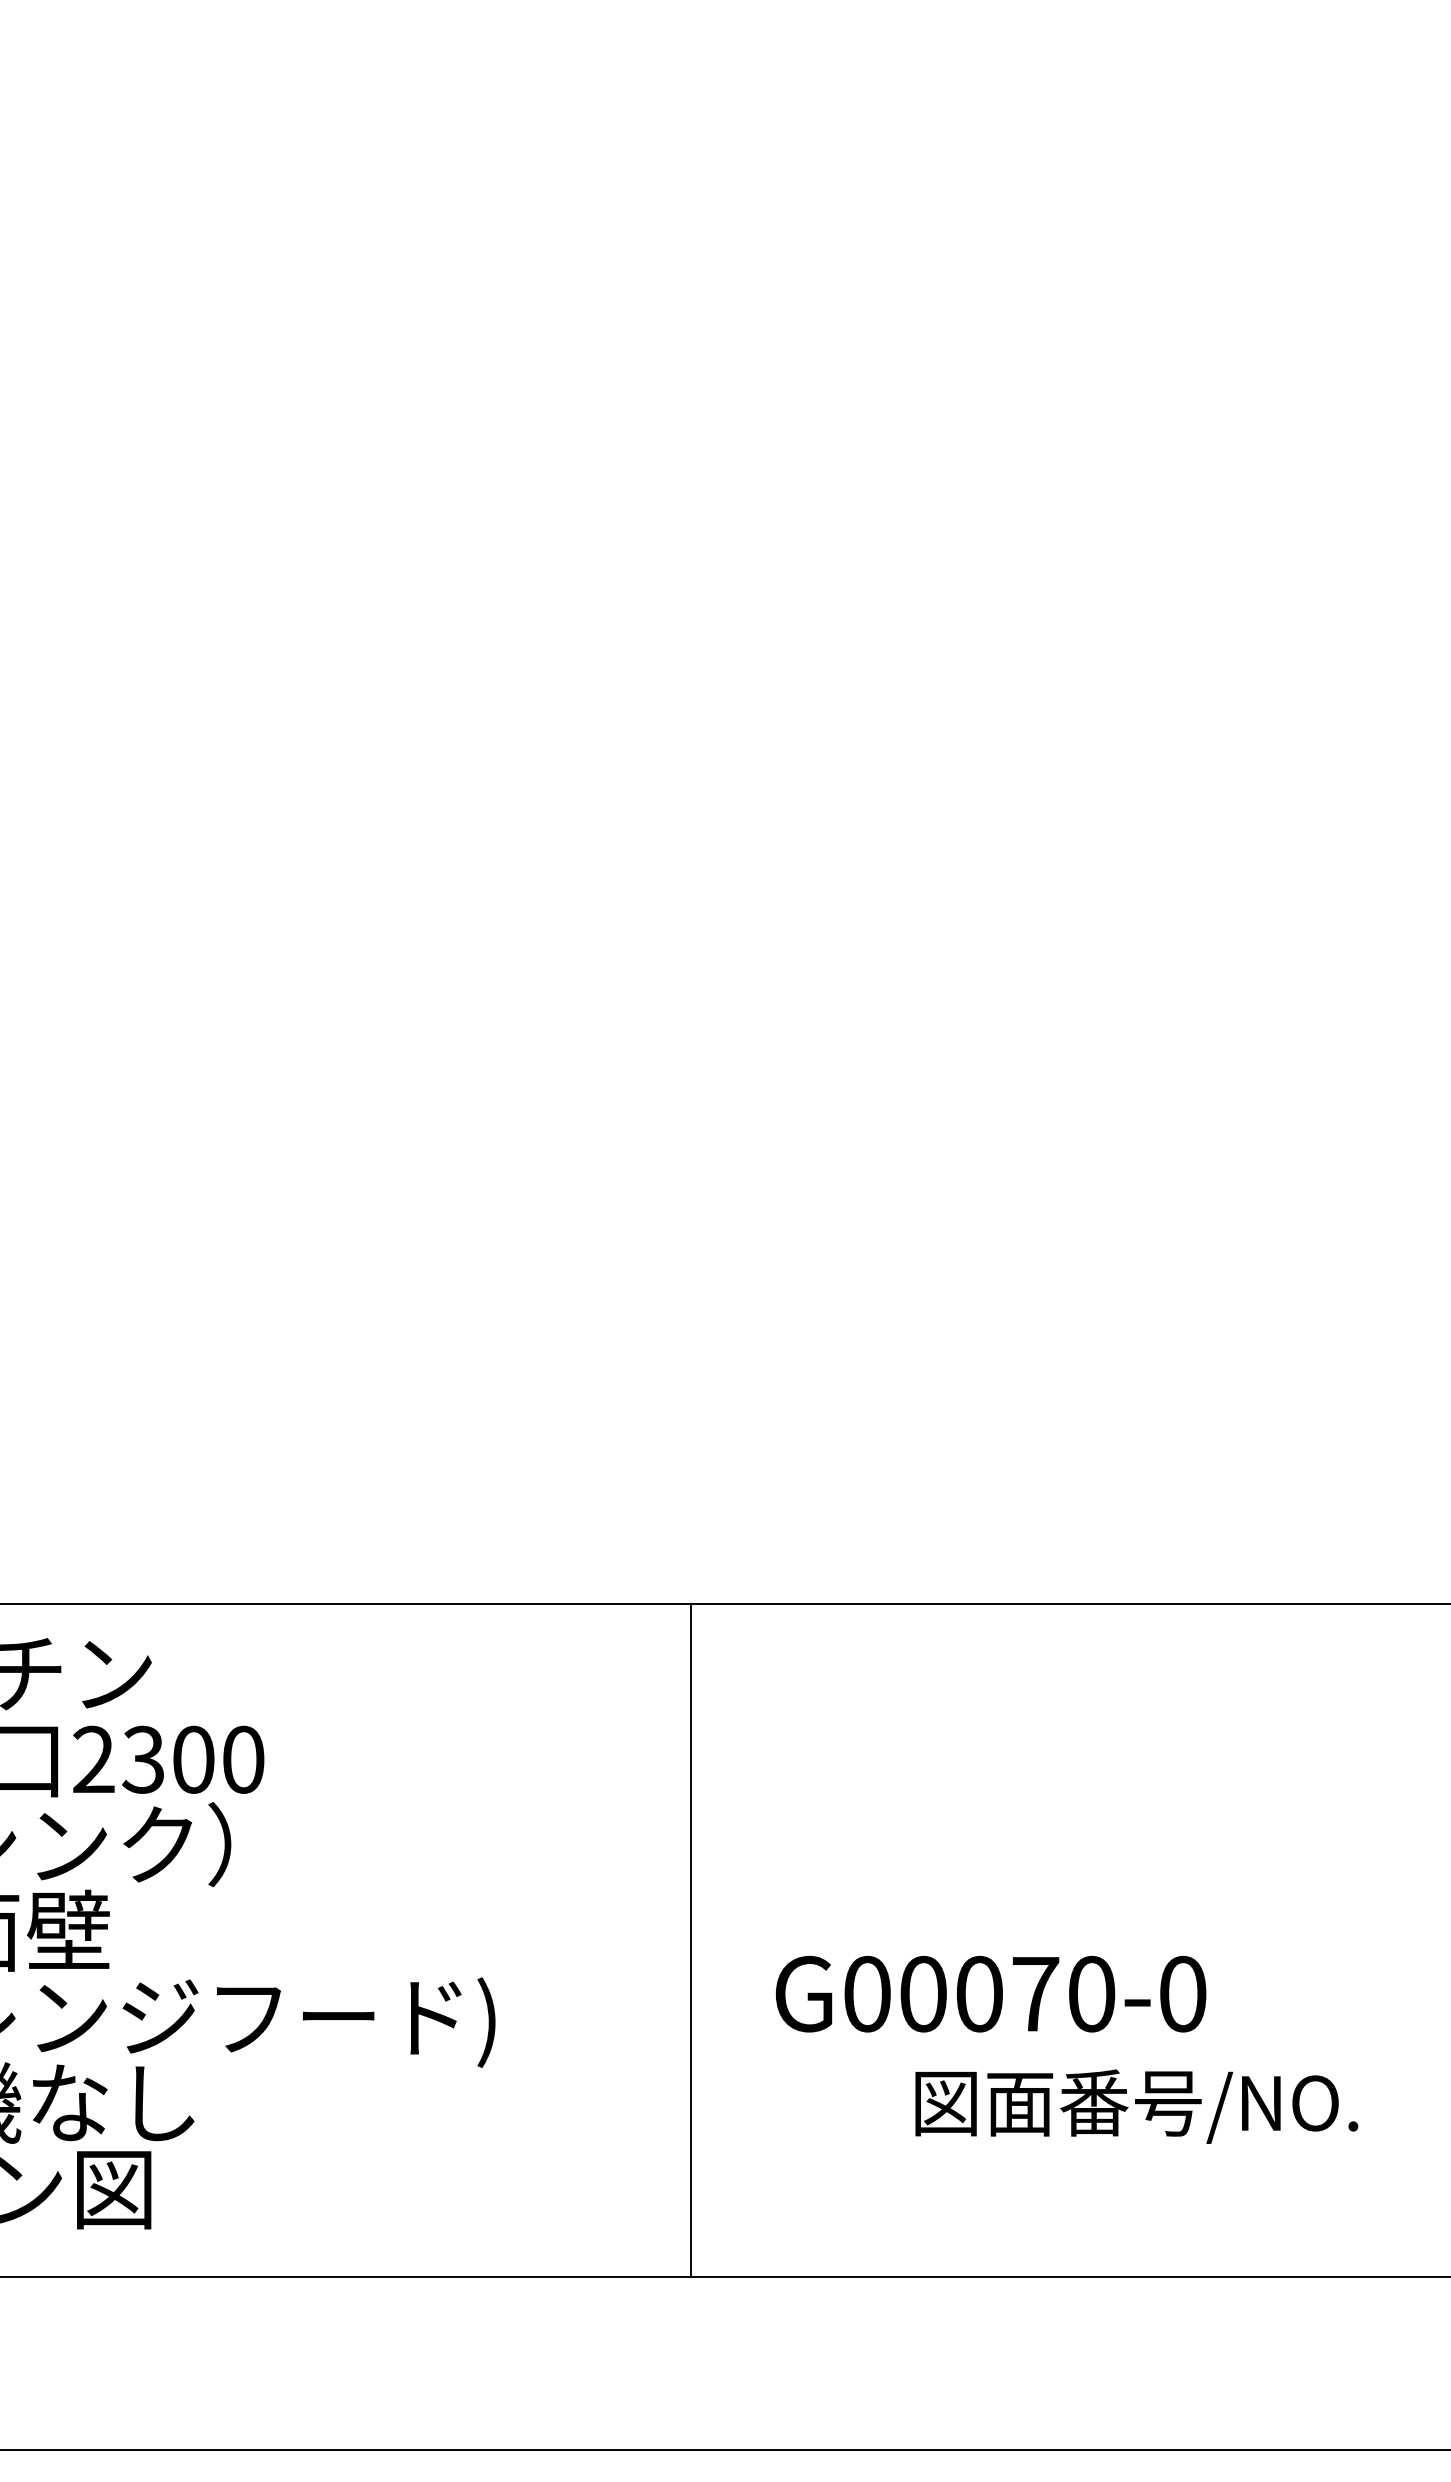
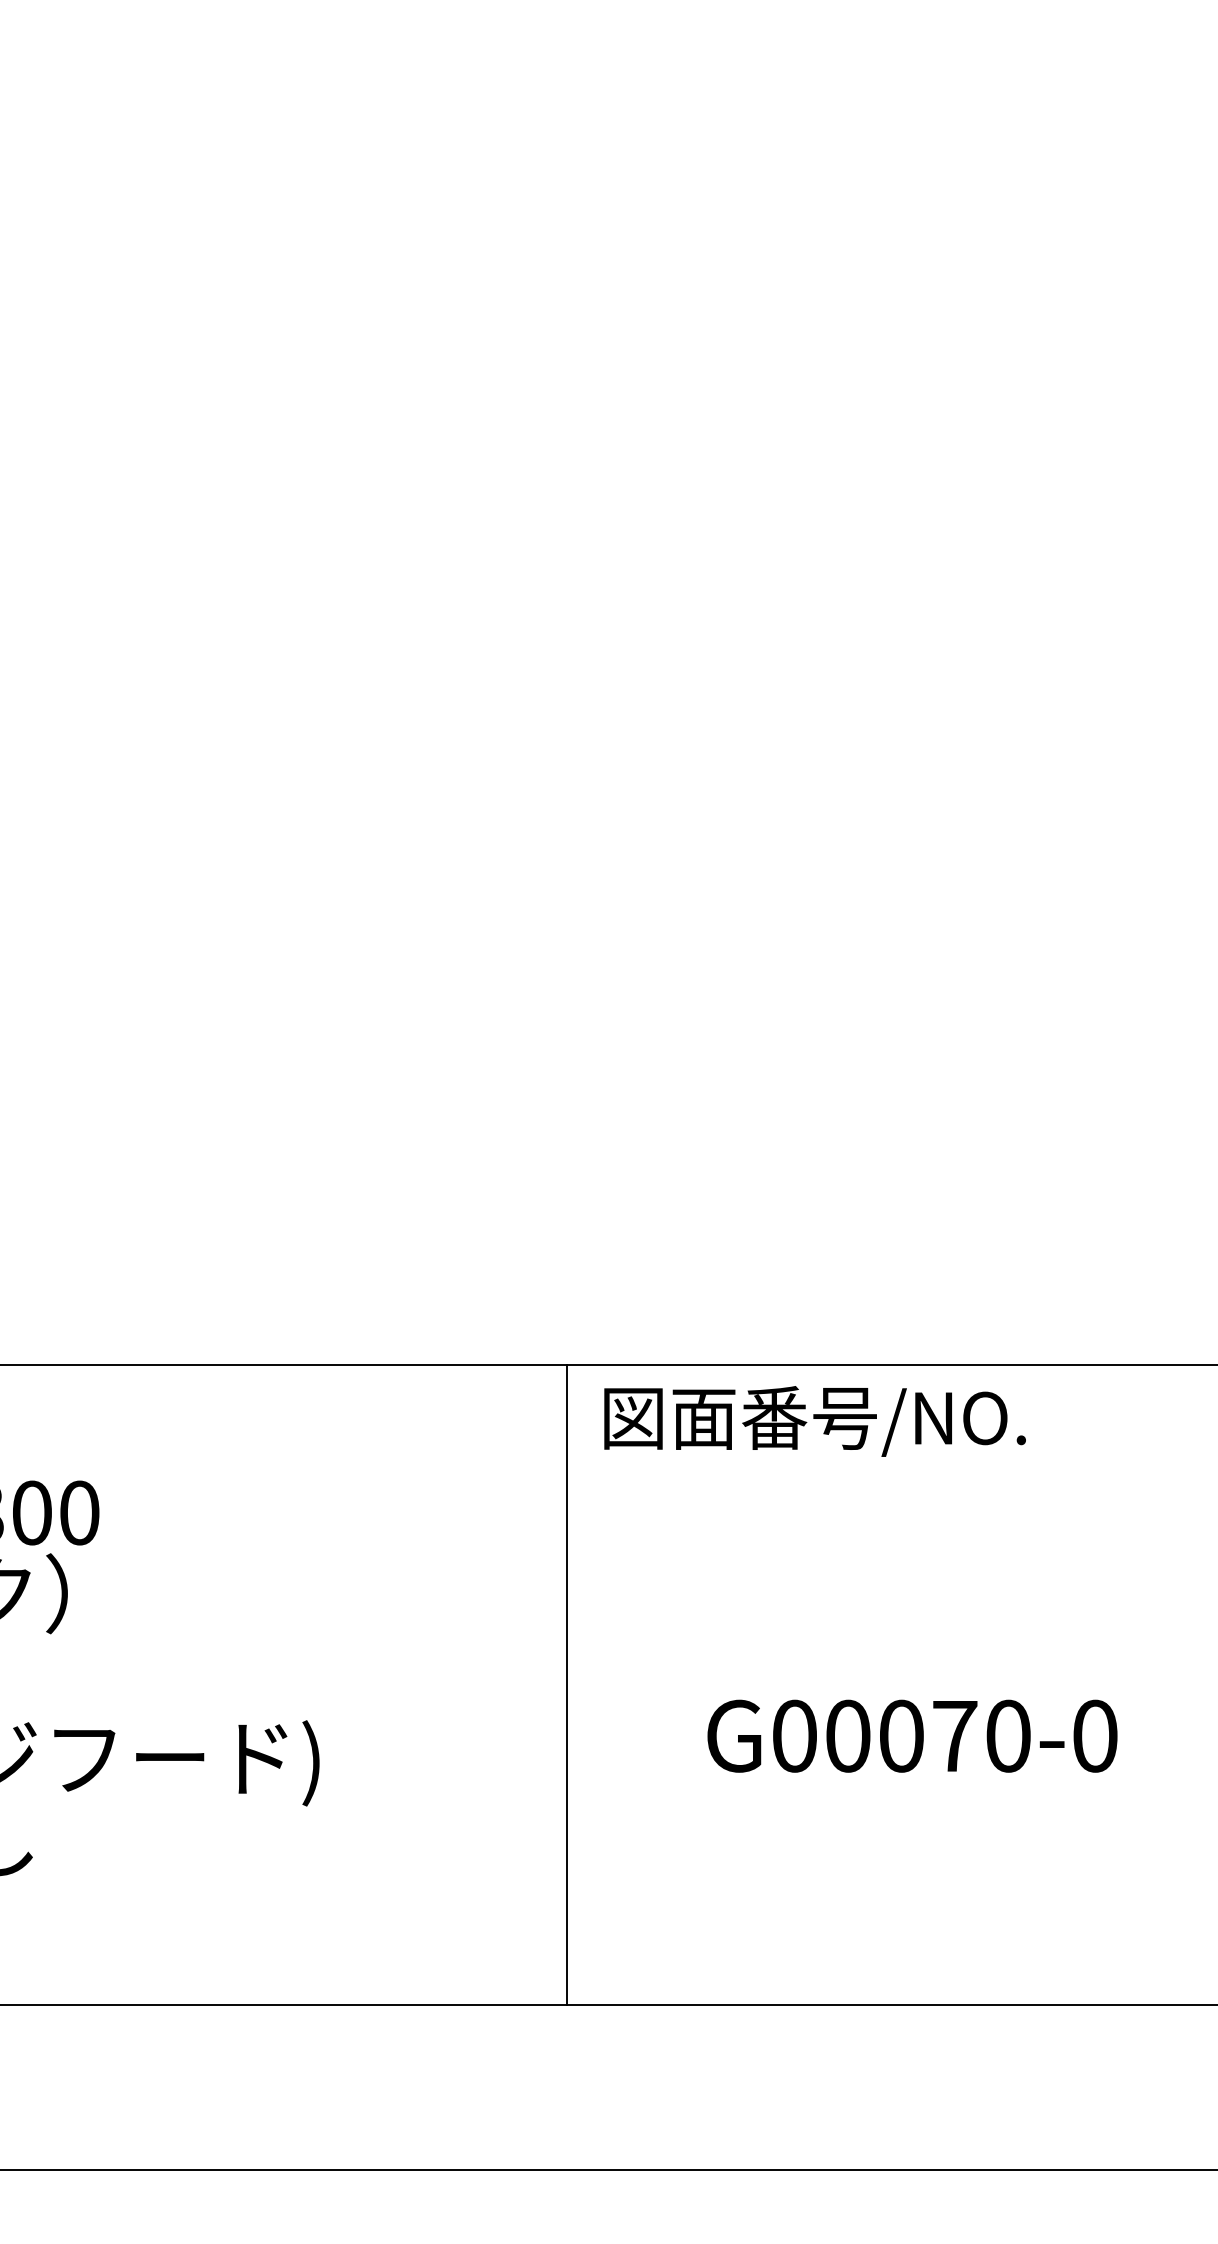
line: (691, 1940) -> (567, 1685), moved
text: (990, 1993) -> (911, 1735), moved
text: (1136, 2106) -> (814, 1421), moved

